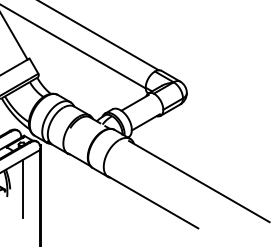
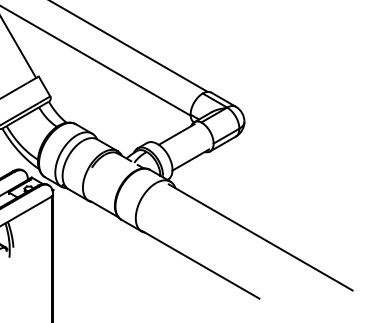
line: (23, 188) -> (30, 246), removed

